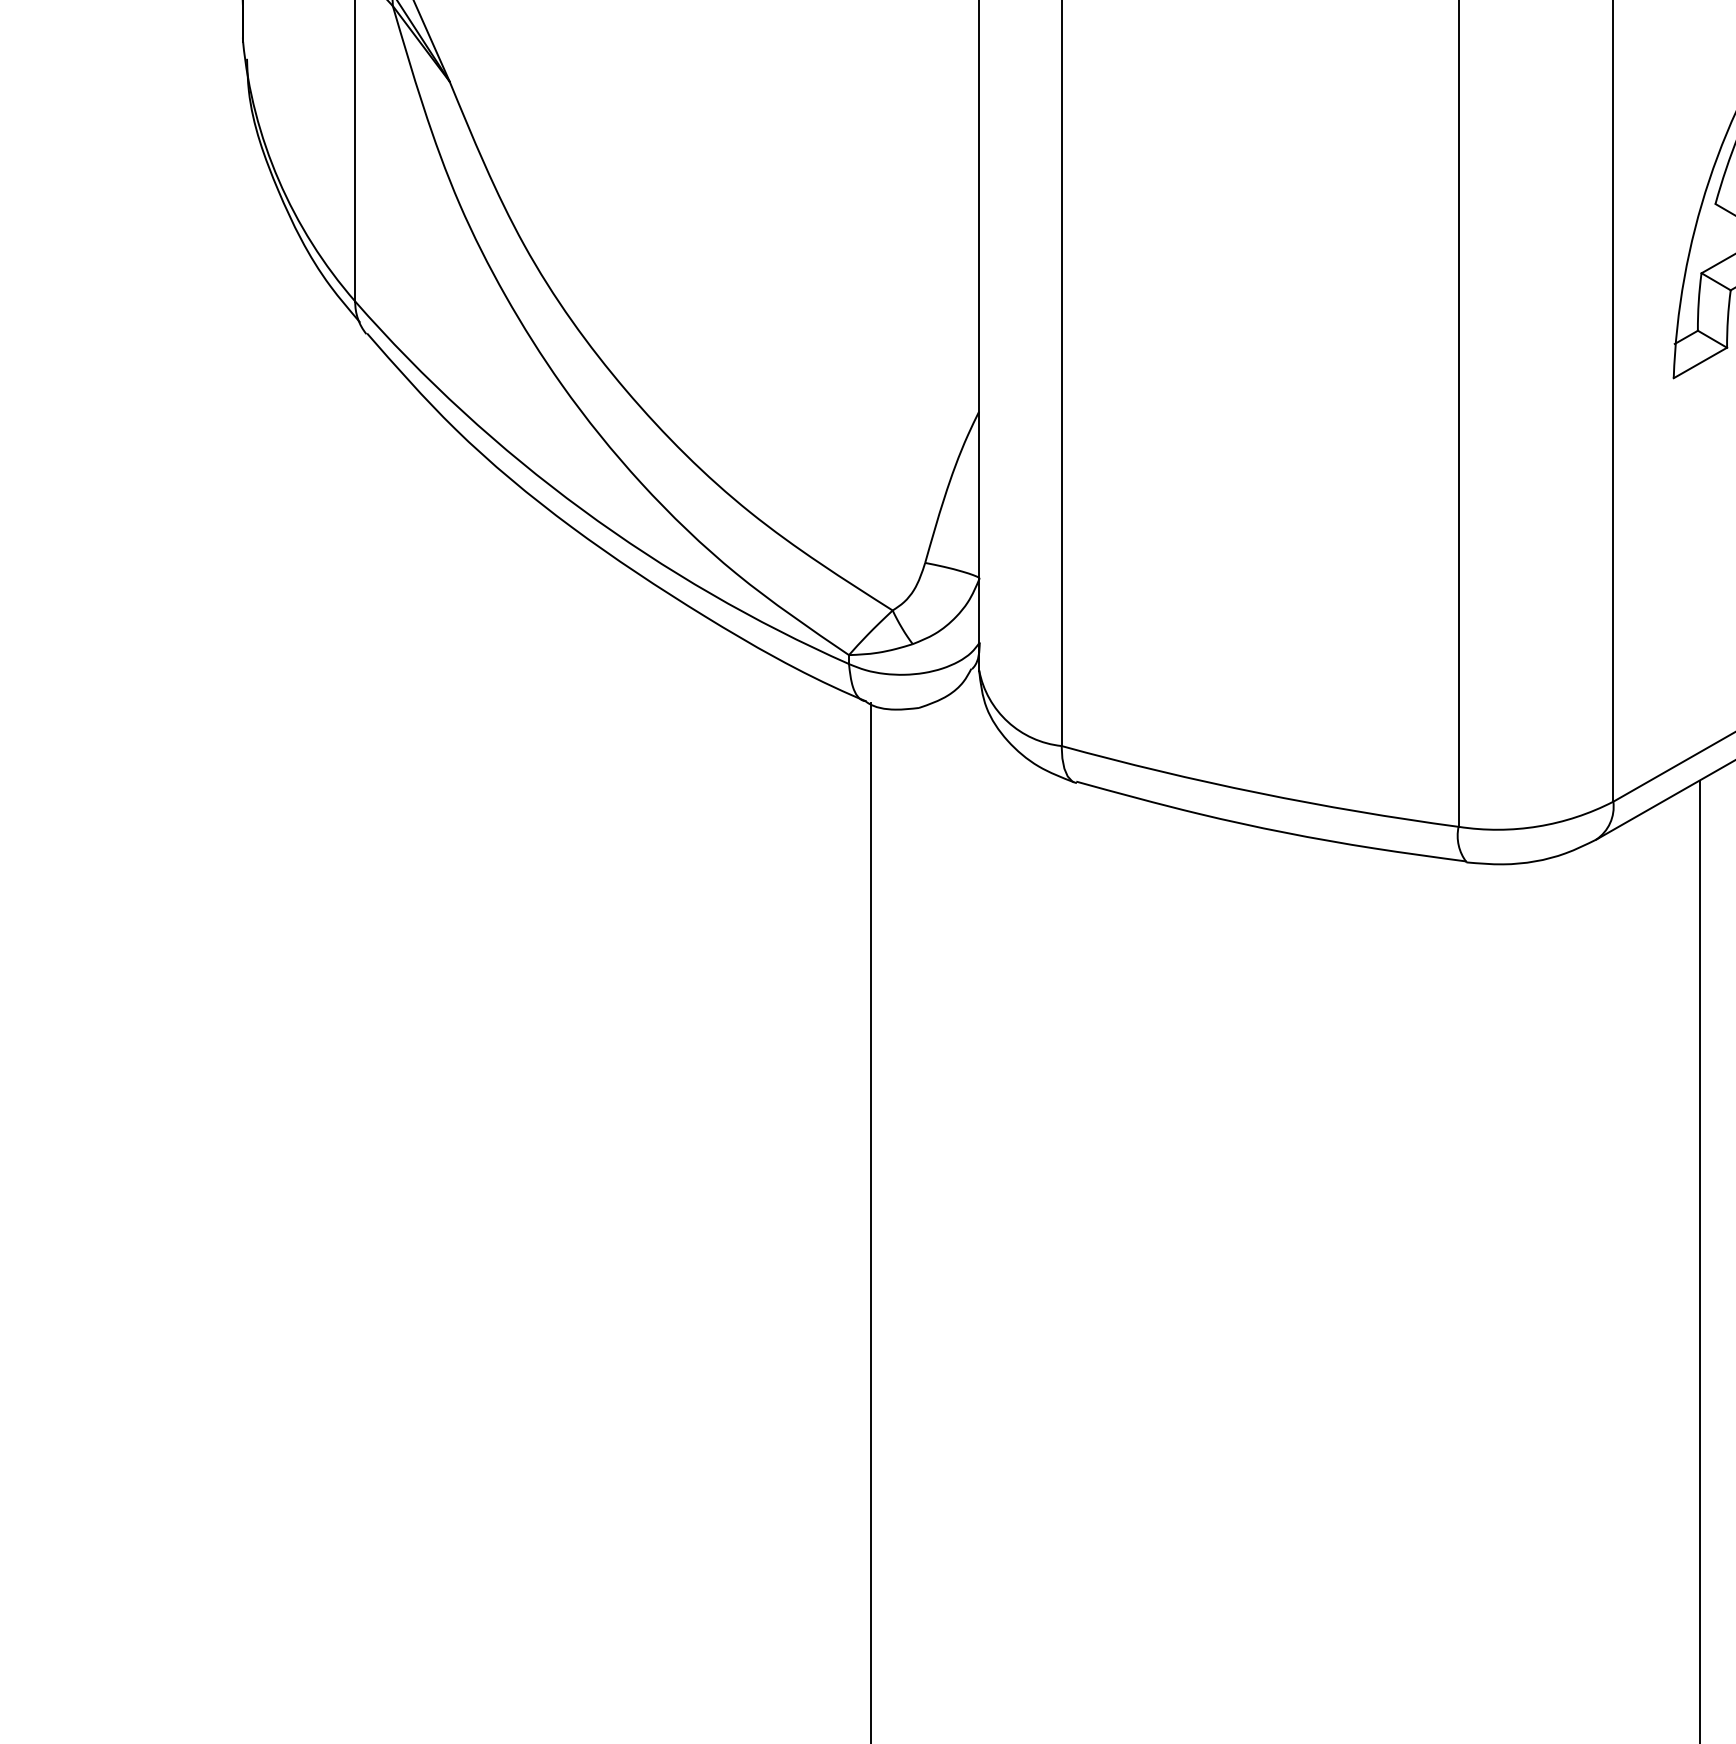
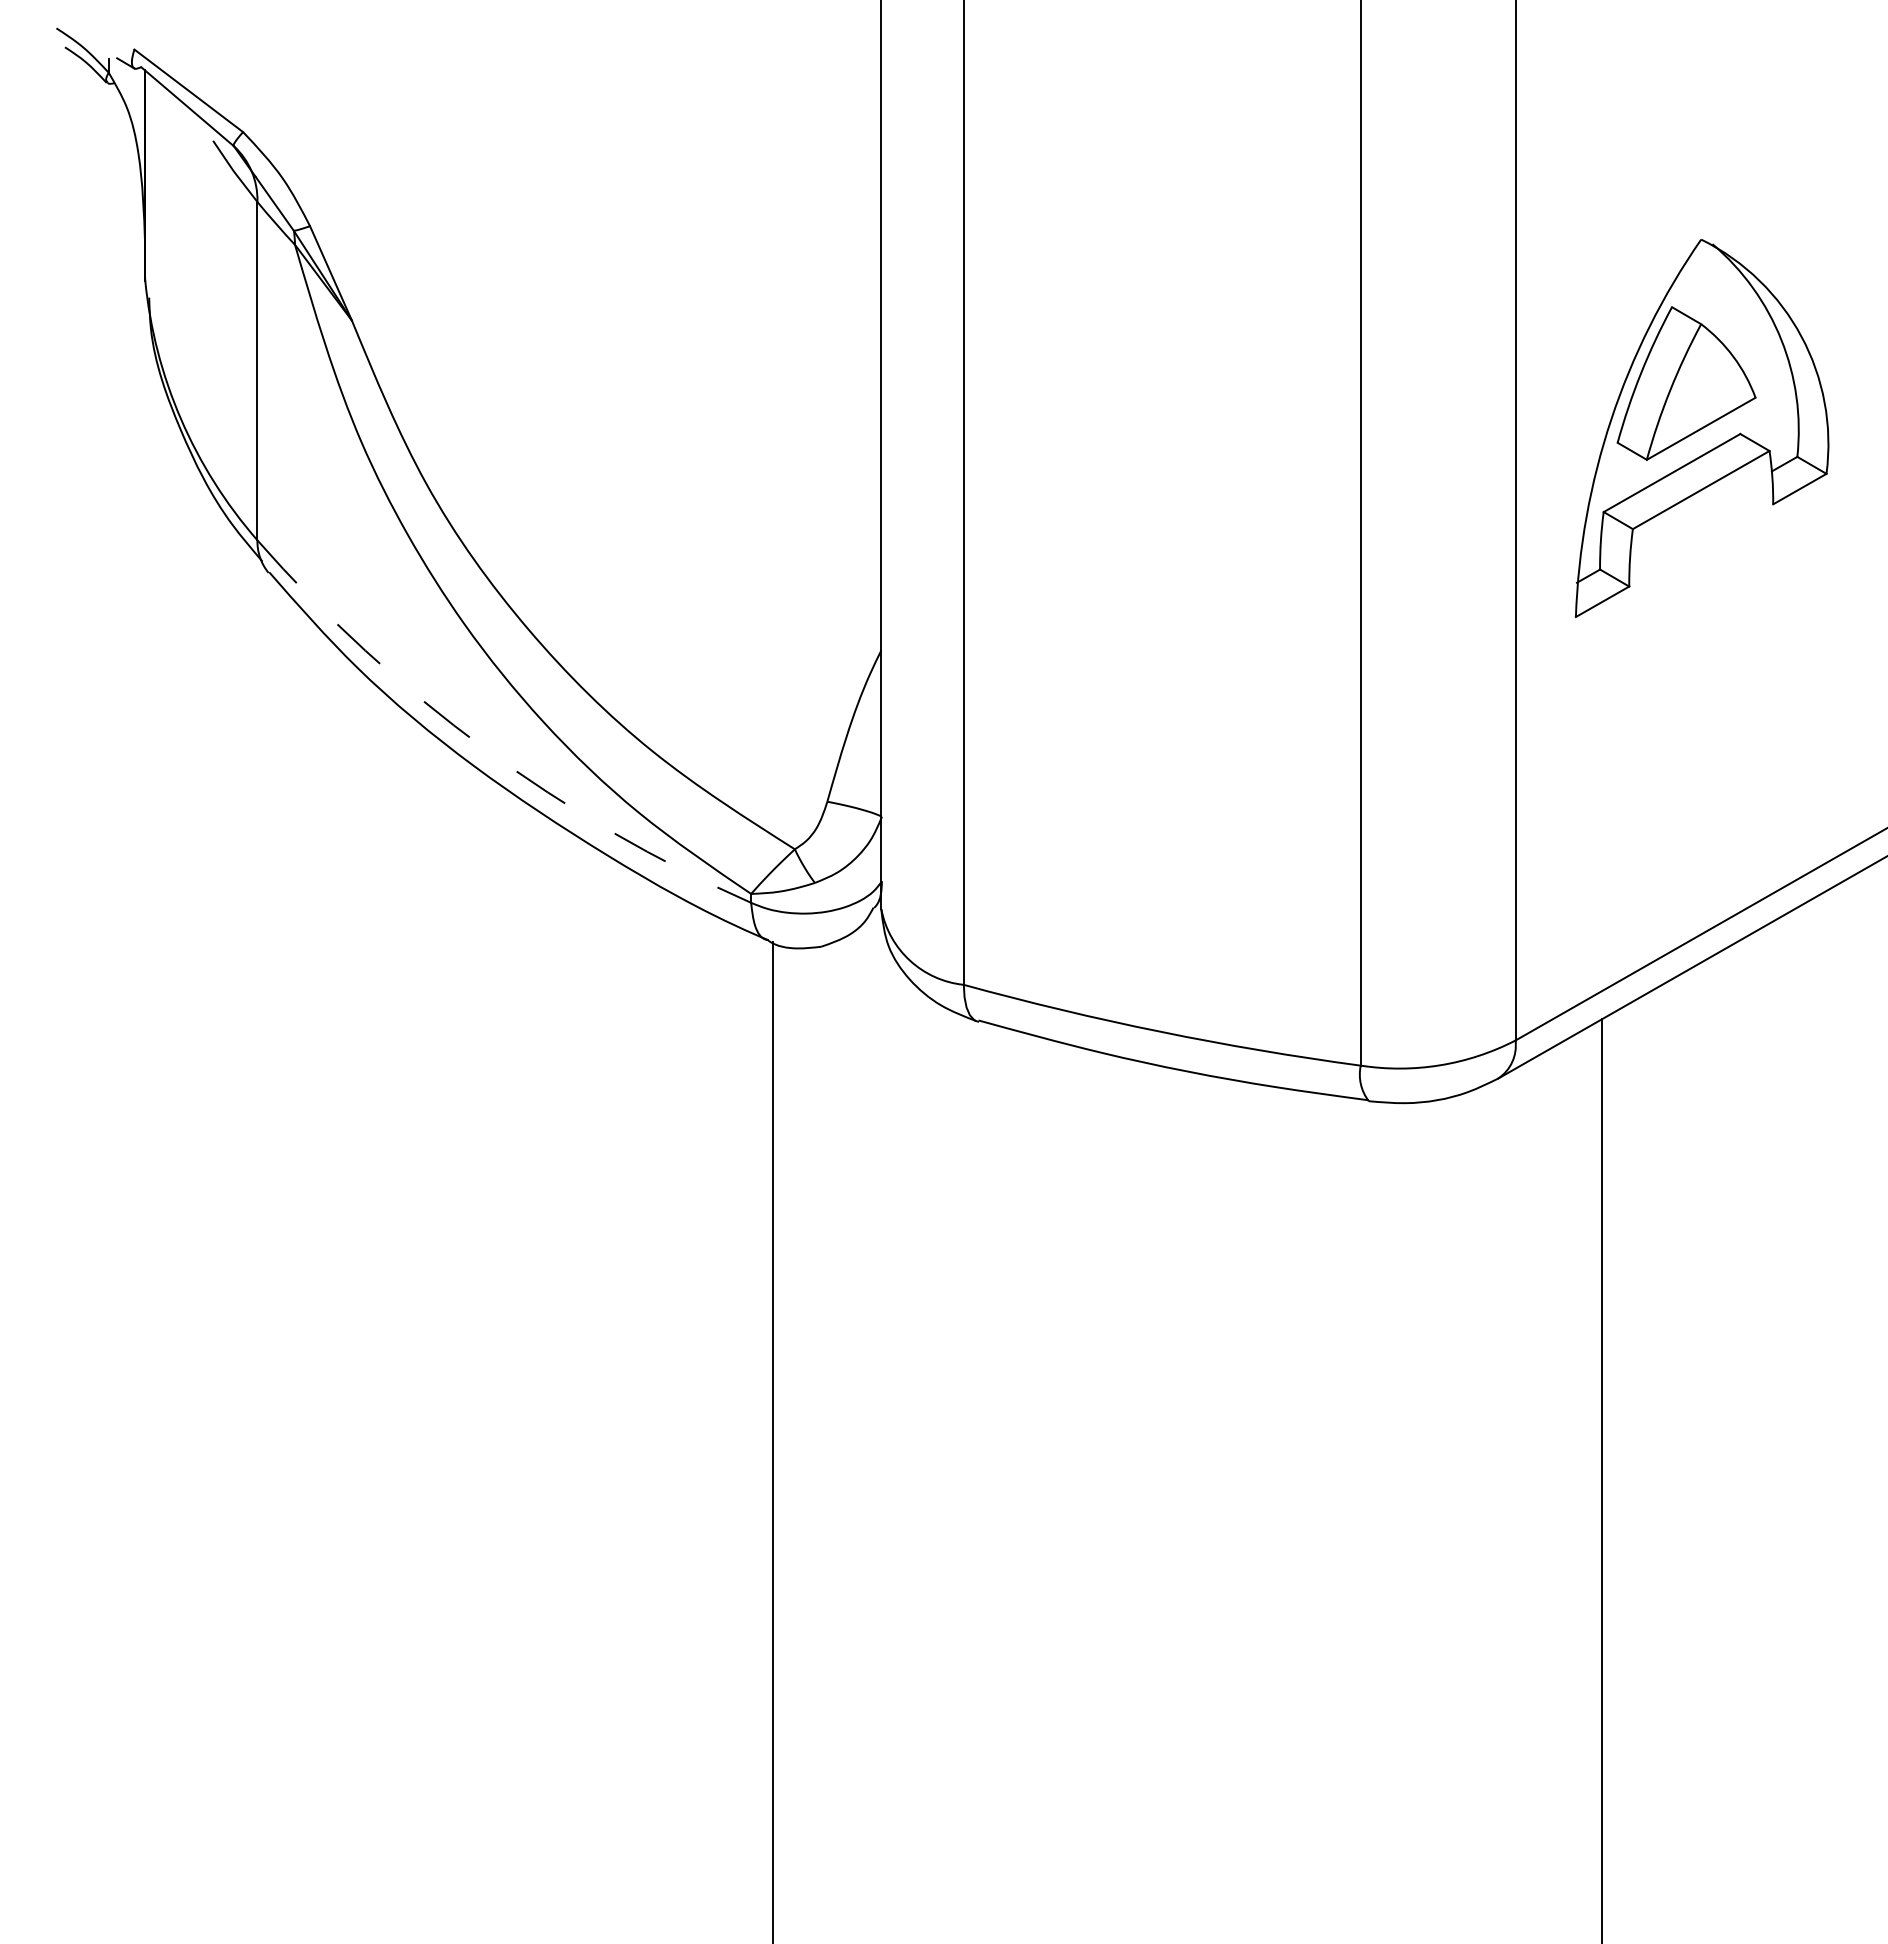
arc: (582, 509) -> (484, 748), solid -> dashed

